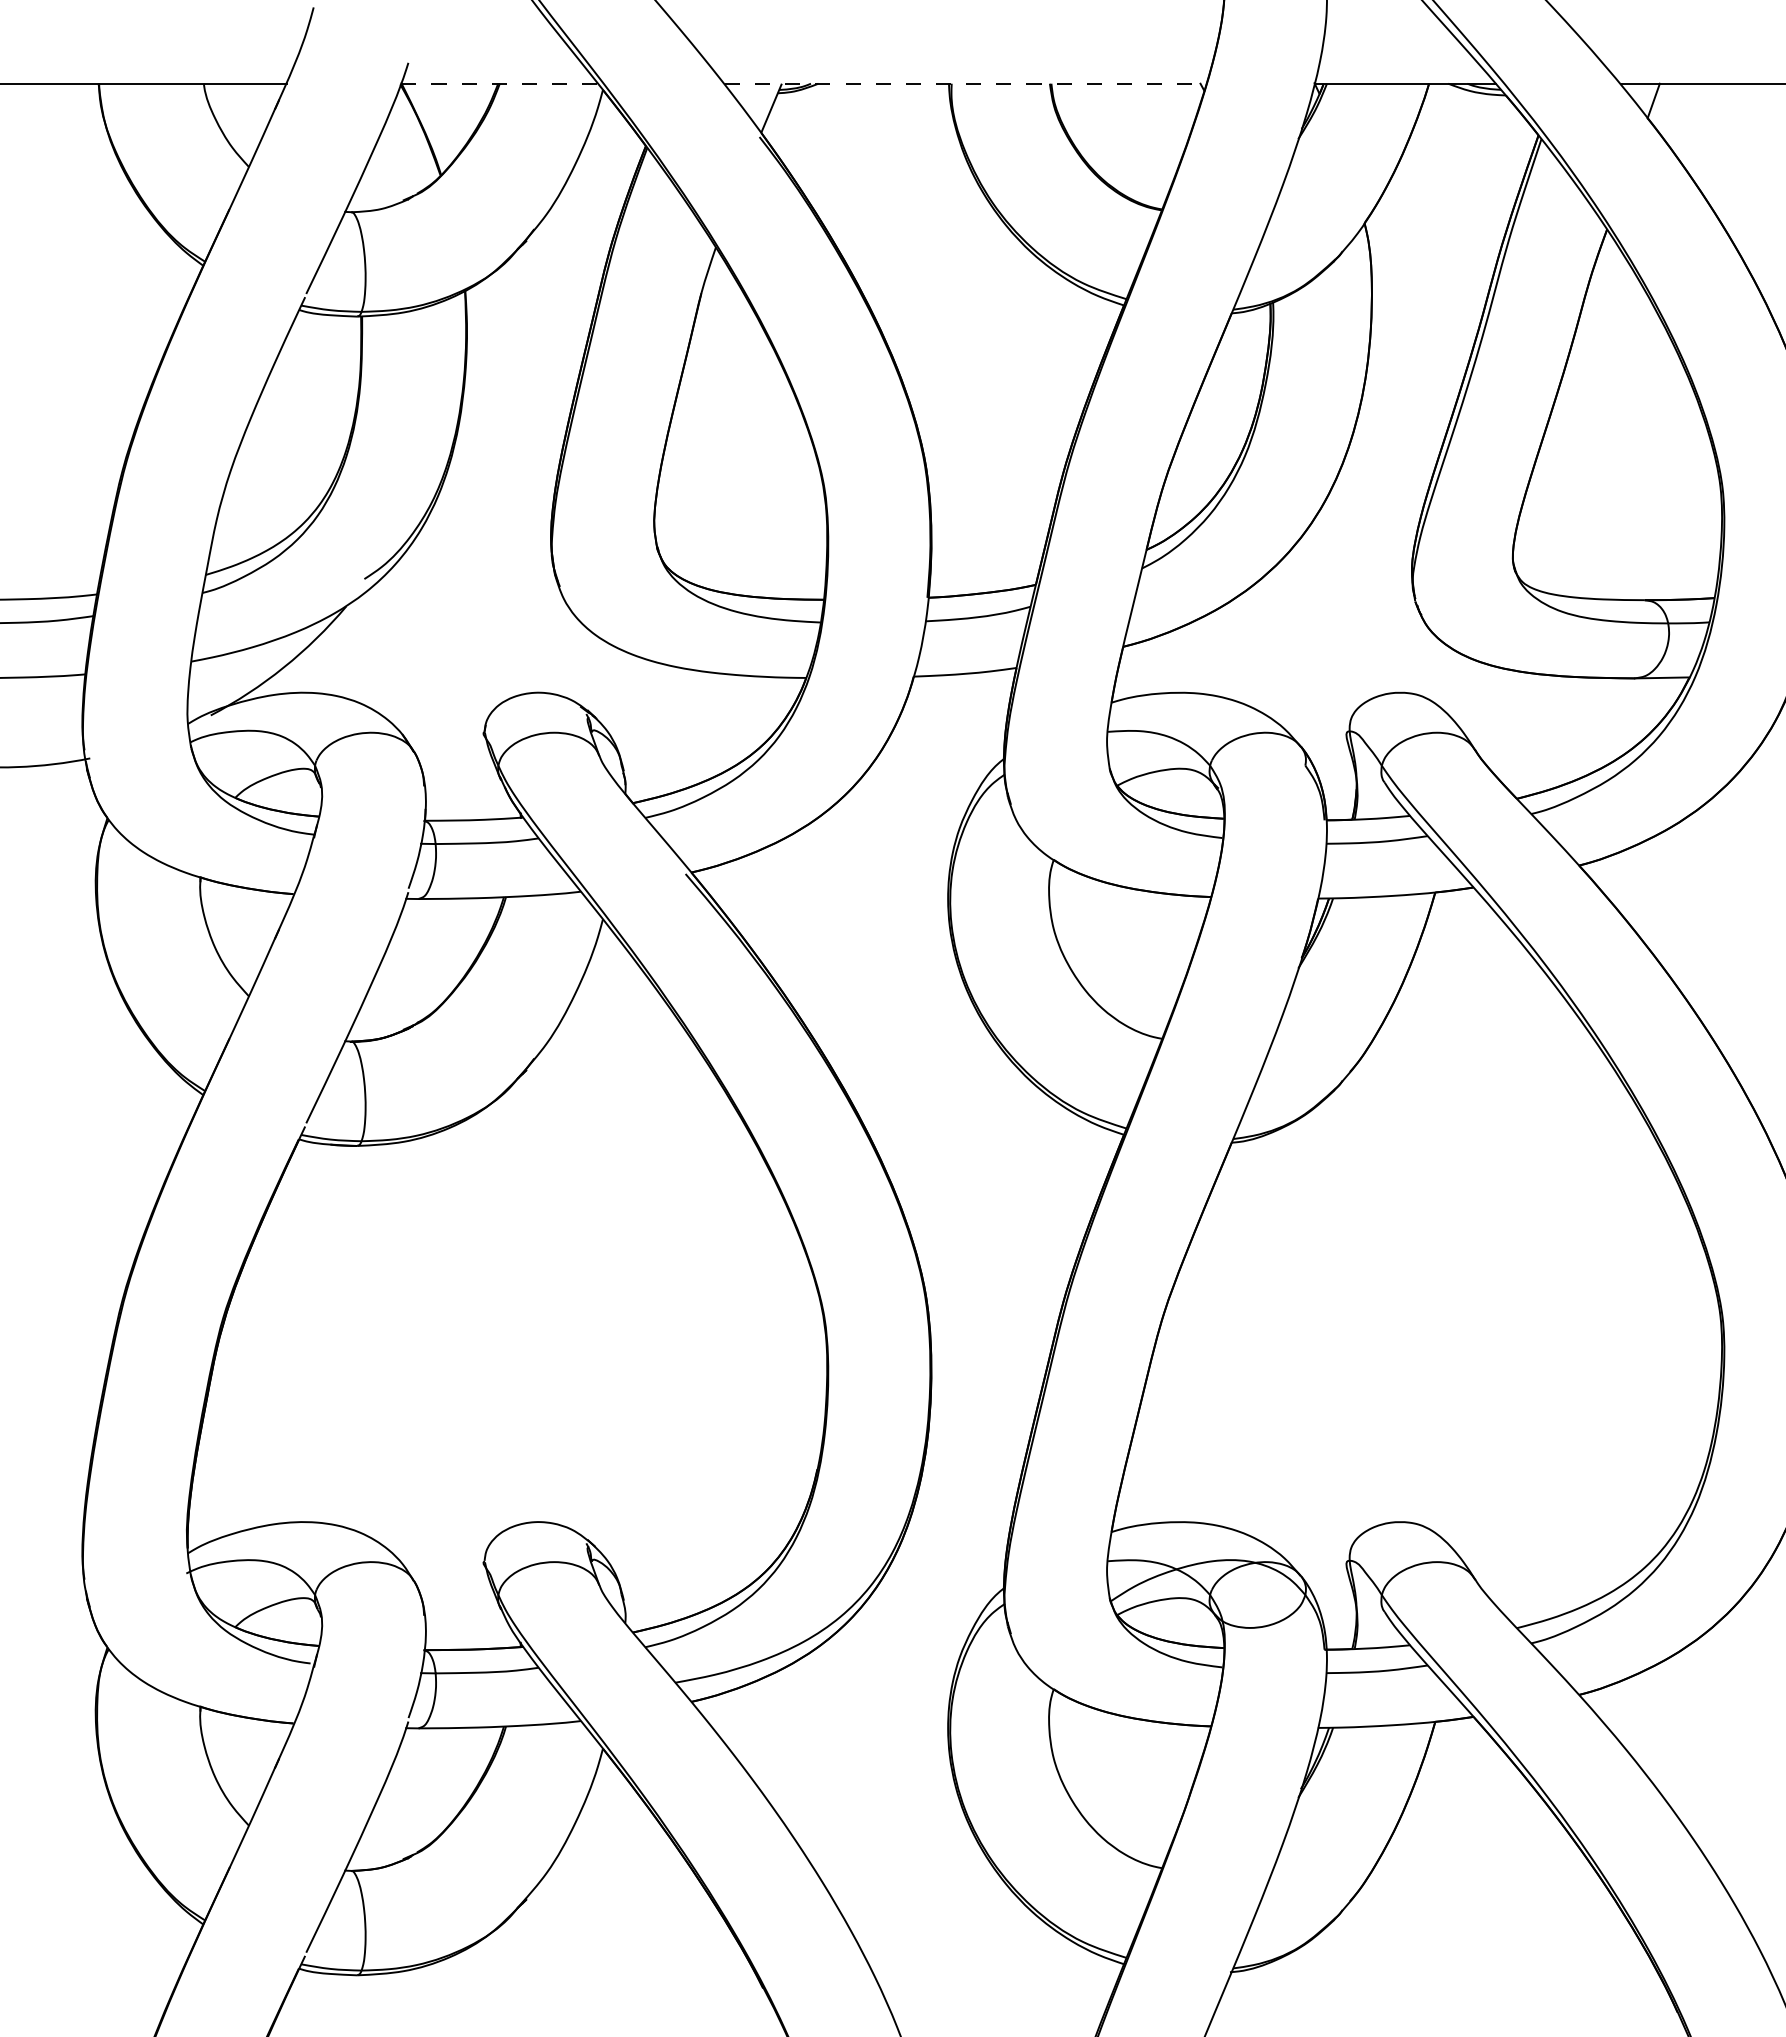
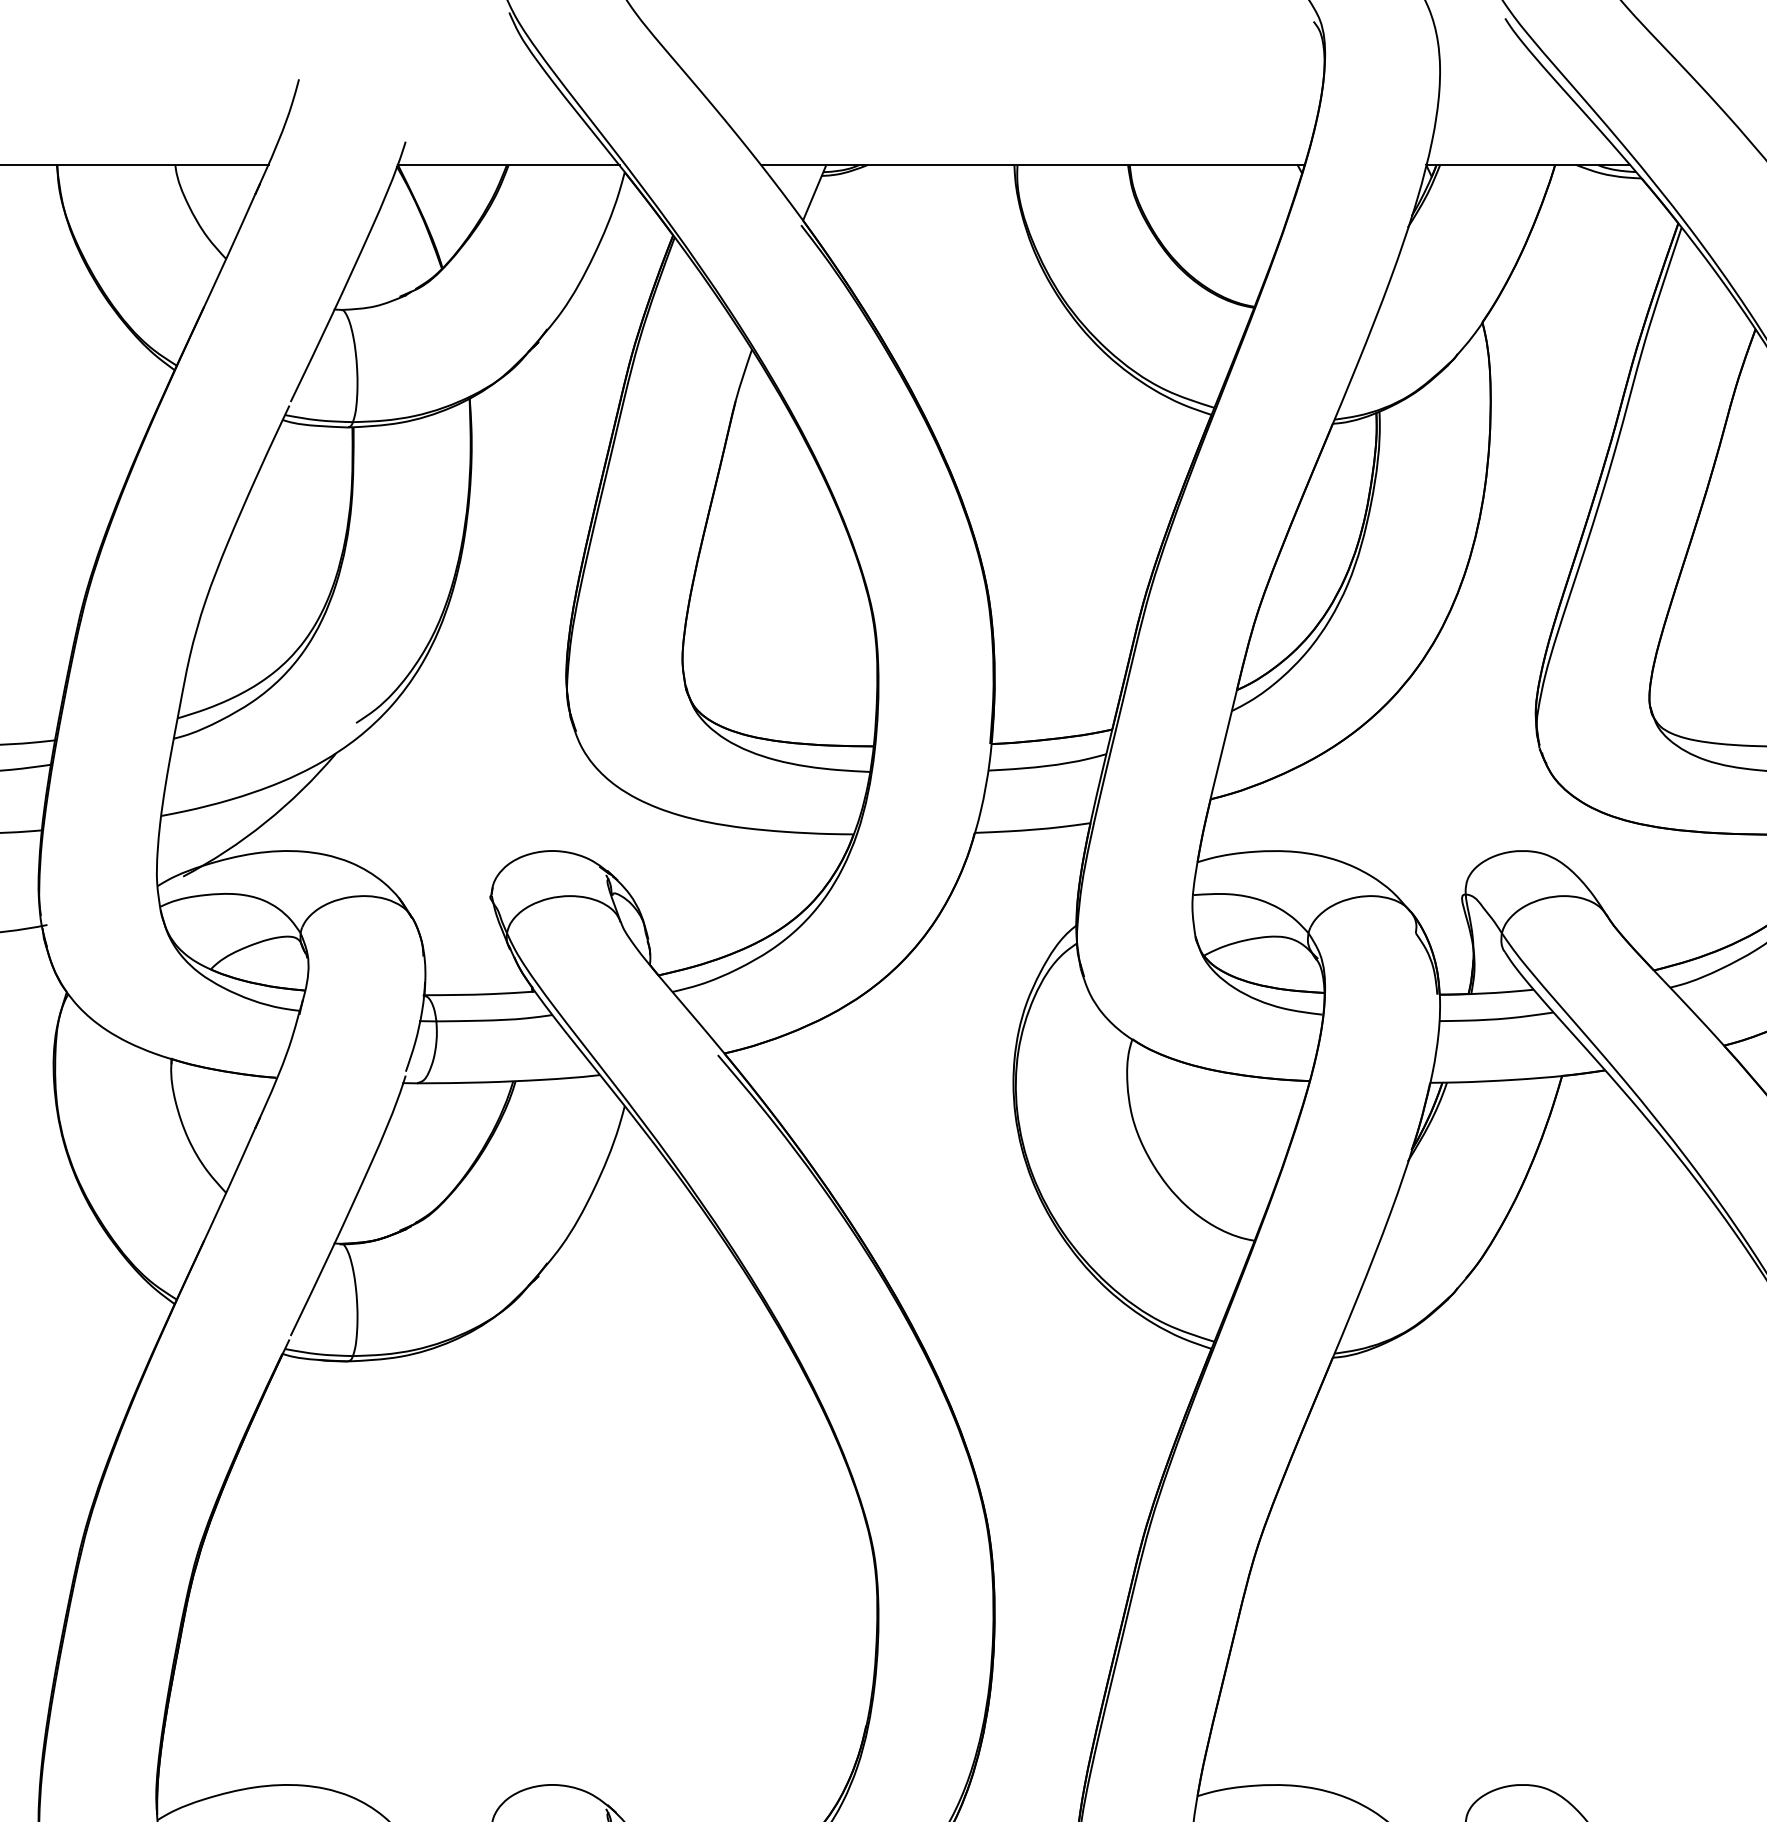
line: (499, 83) -> (508, 164), dashed -> solid
line: (966, 83) -> (1034, 164), dashed -> solid

